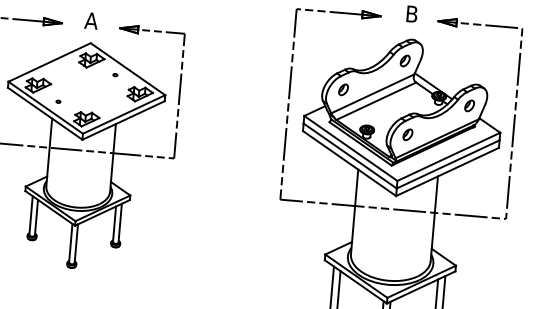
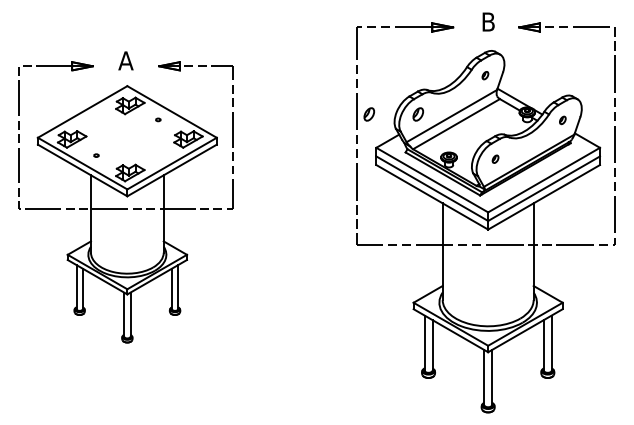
part: (405, 60) -> (485, 75), size x0.6
part: (299, 86) -> (368, 114), added
part: (469, 106) -> (562, 120), size x0.6
part: (407, 135) -> (495, 159), size x0.6

